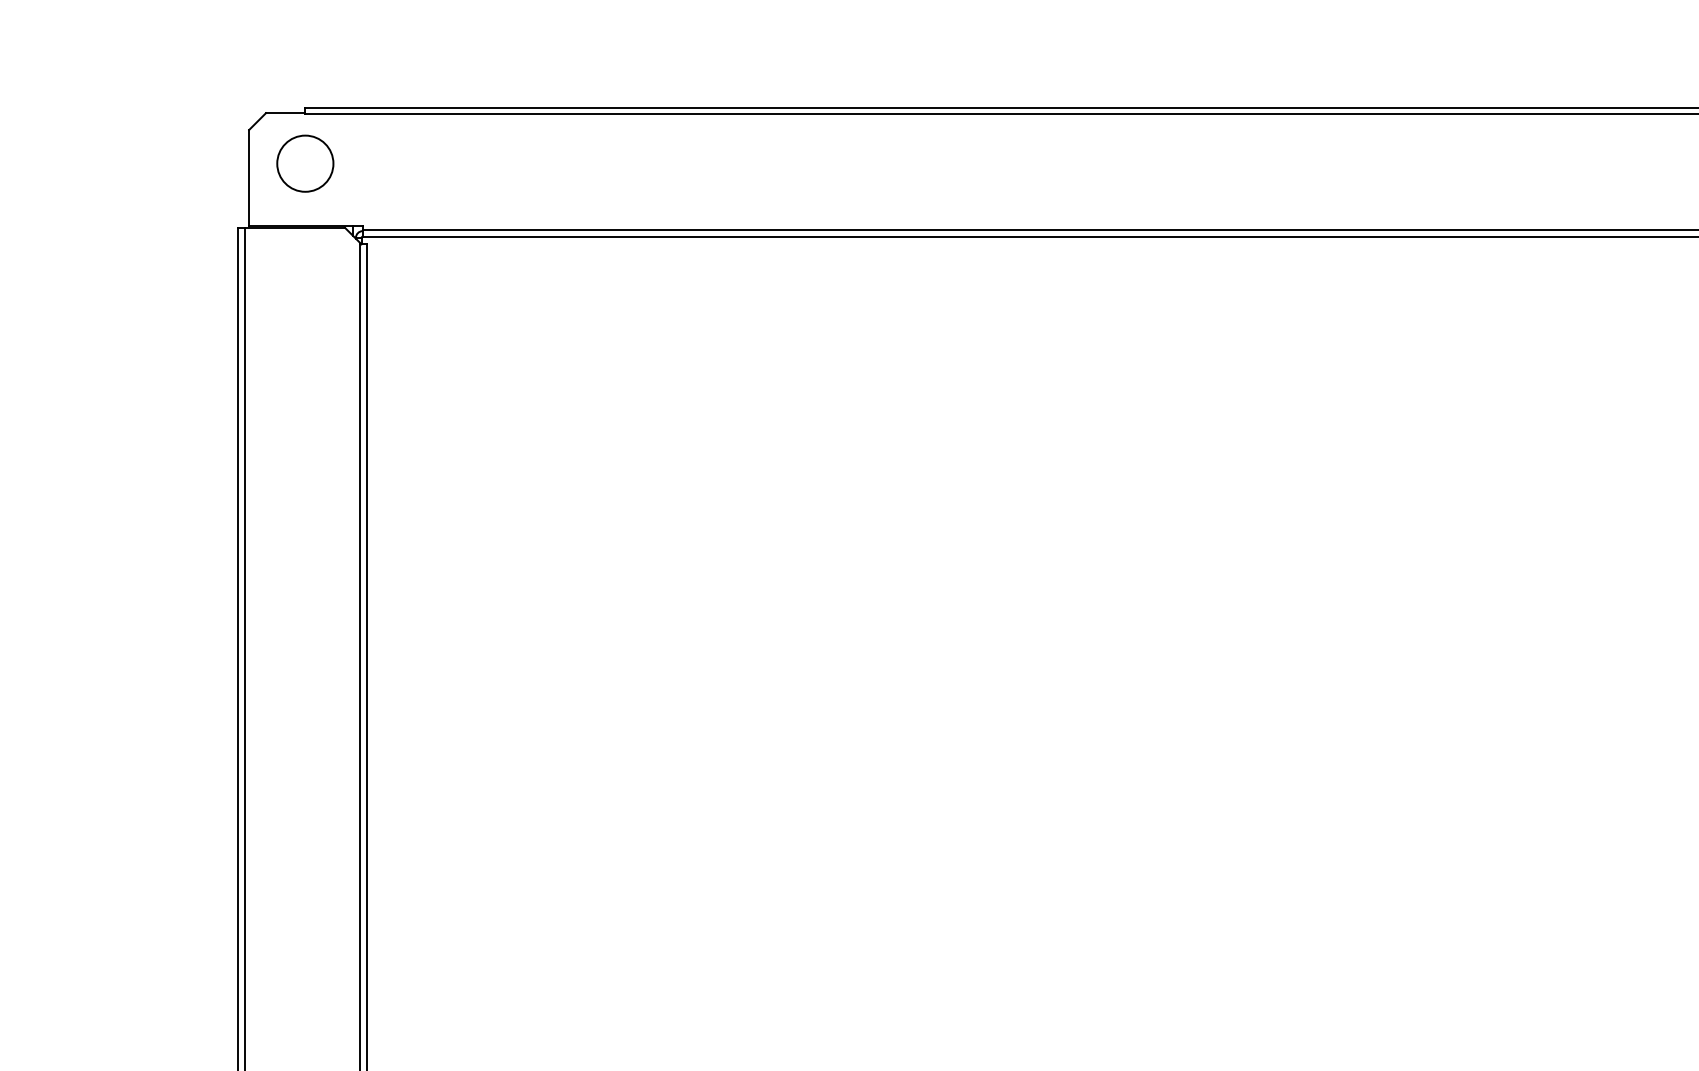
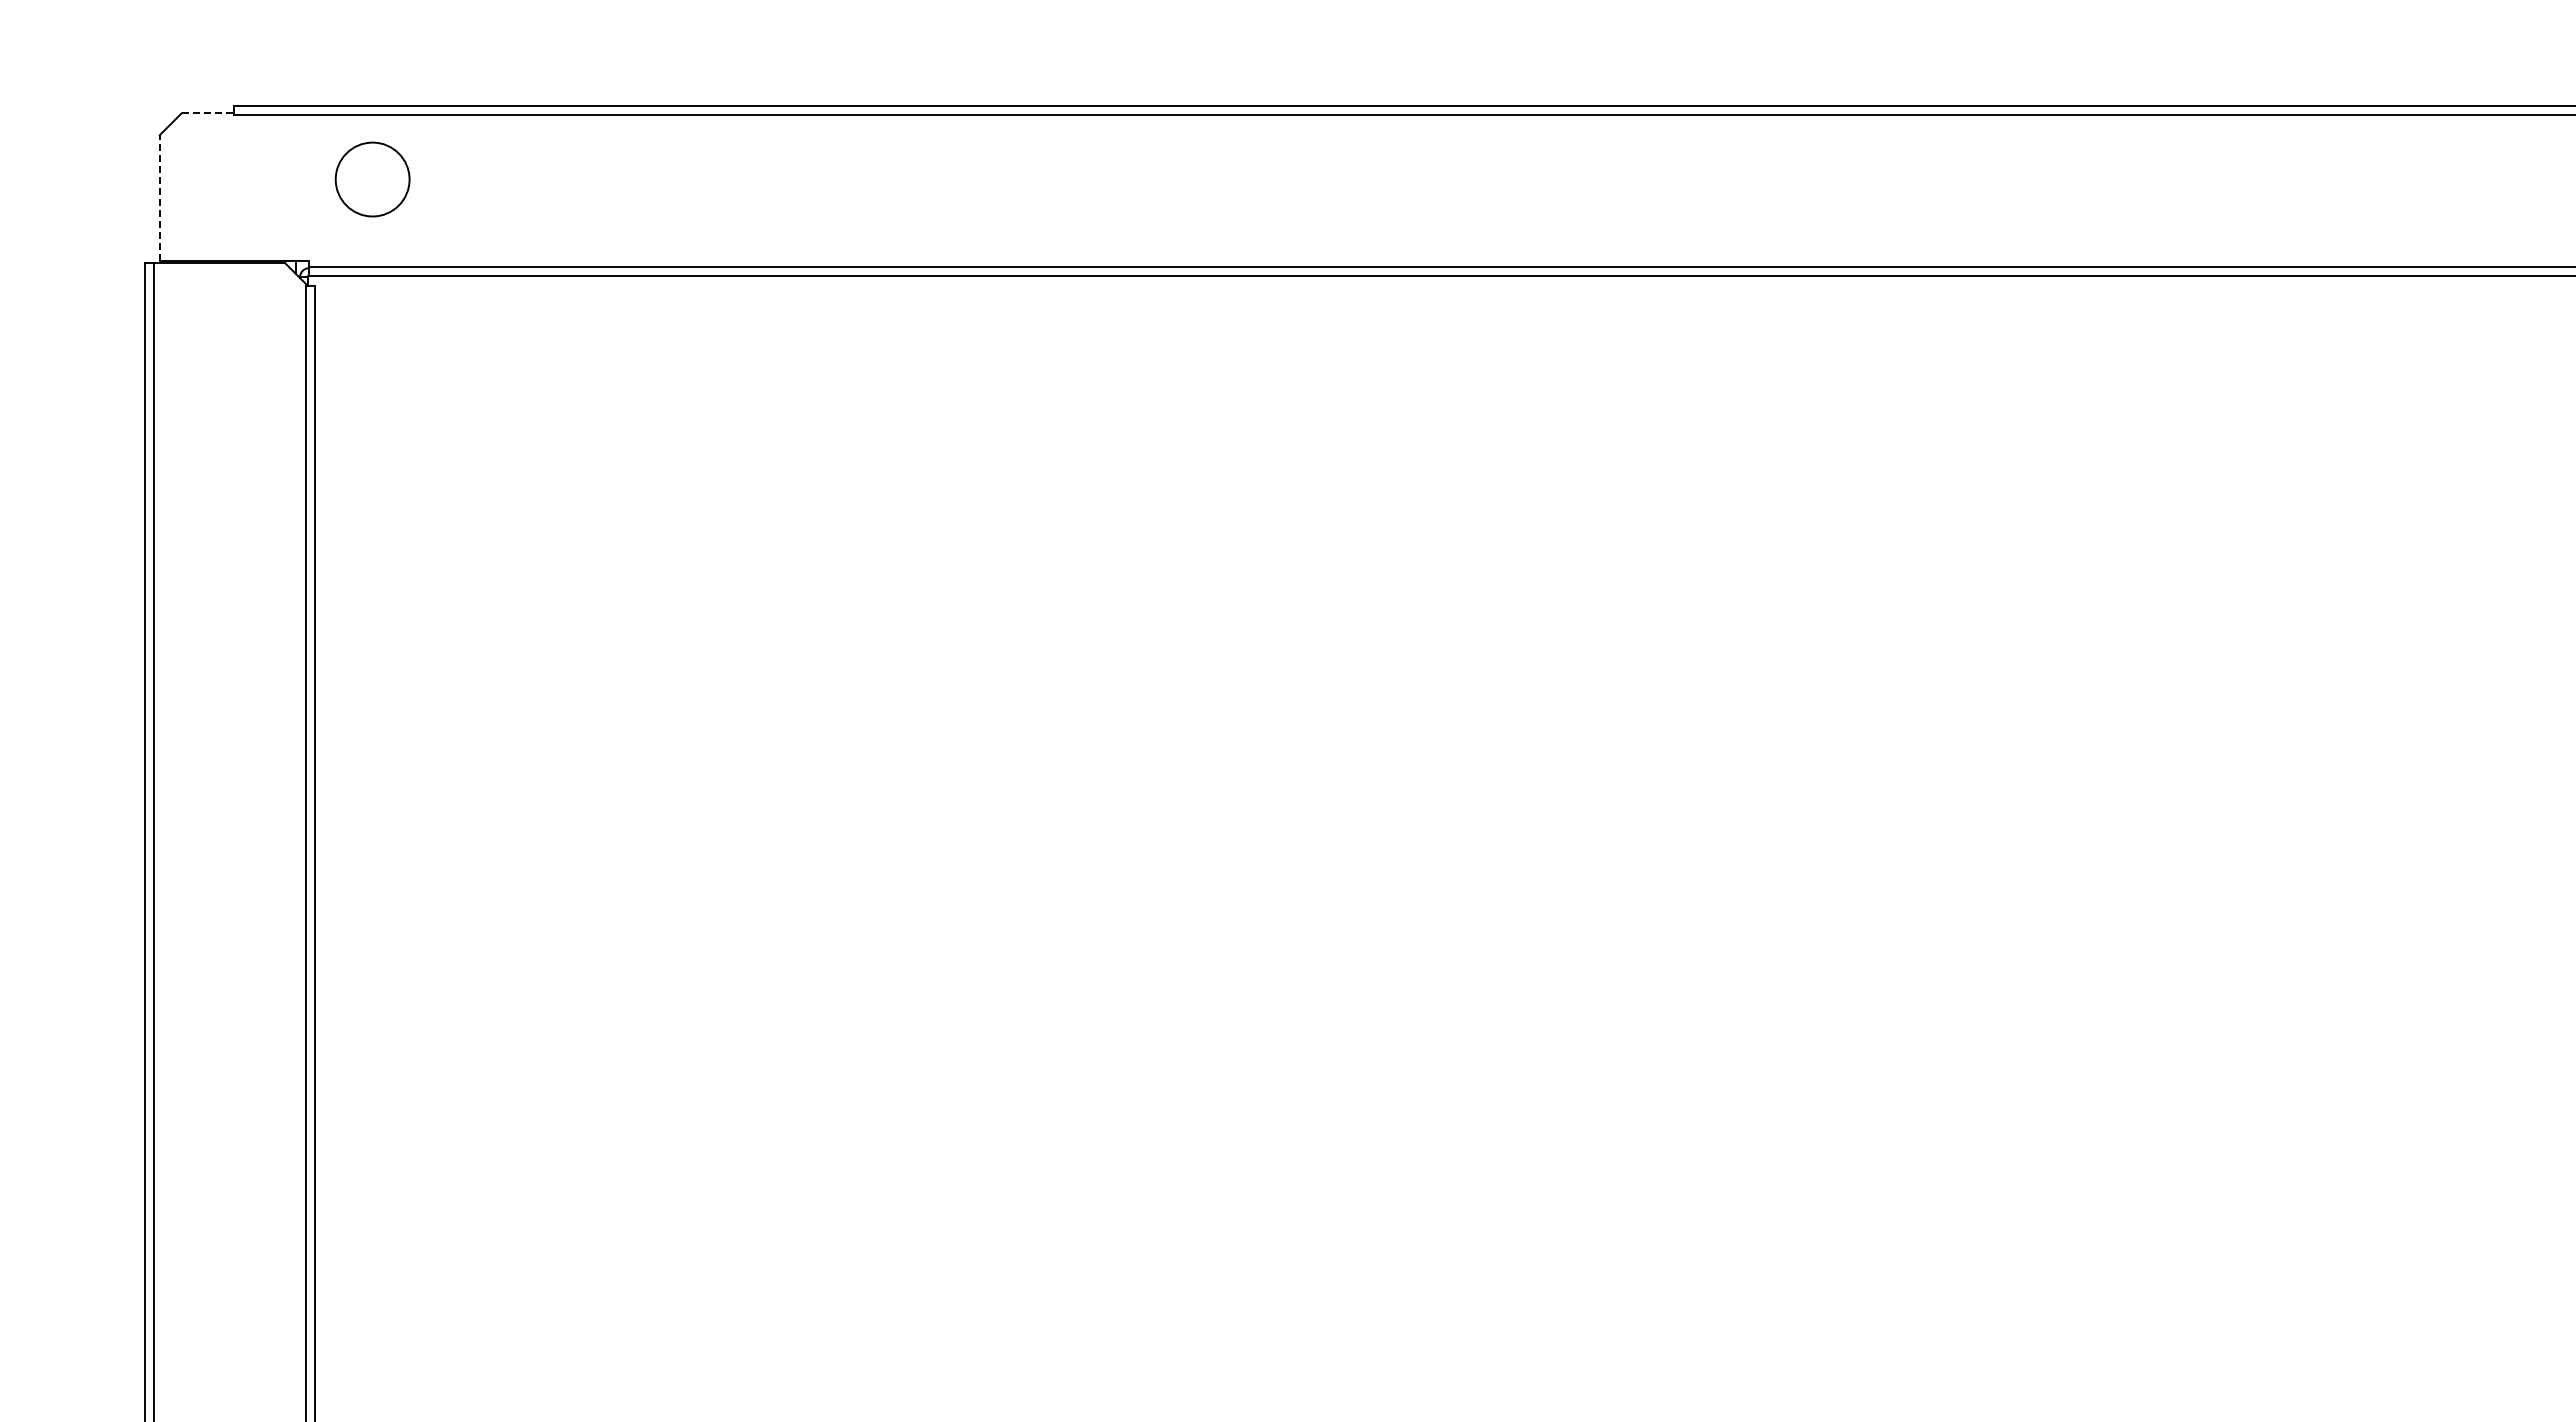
line: (285, 113) -> (207, 113), solid -> dashed
circle: (305, 163) -> (372, 179), moved
line: (248, 178) -> (159, 198), solid -> dashed

